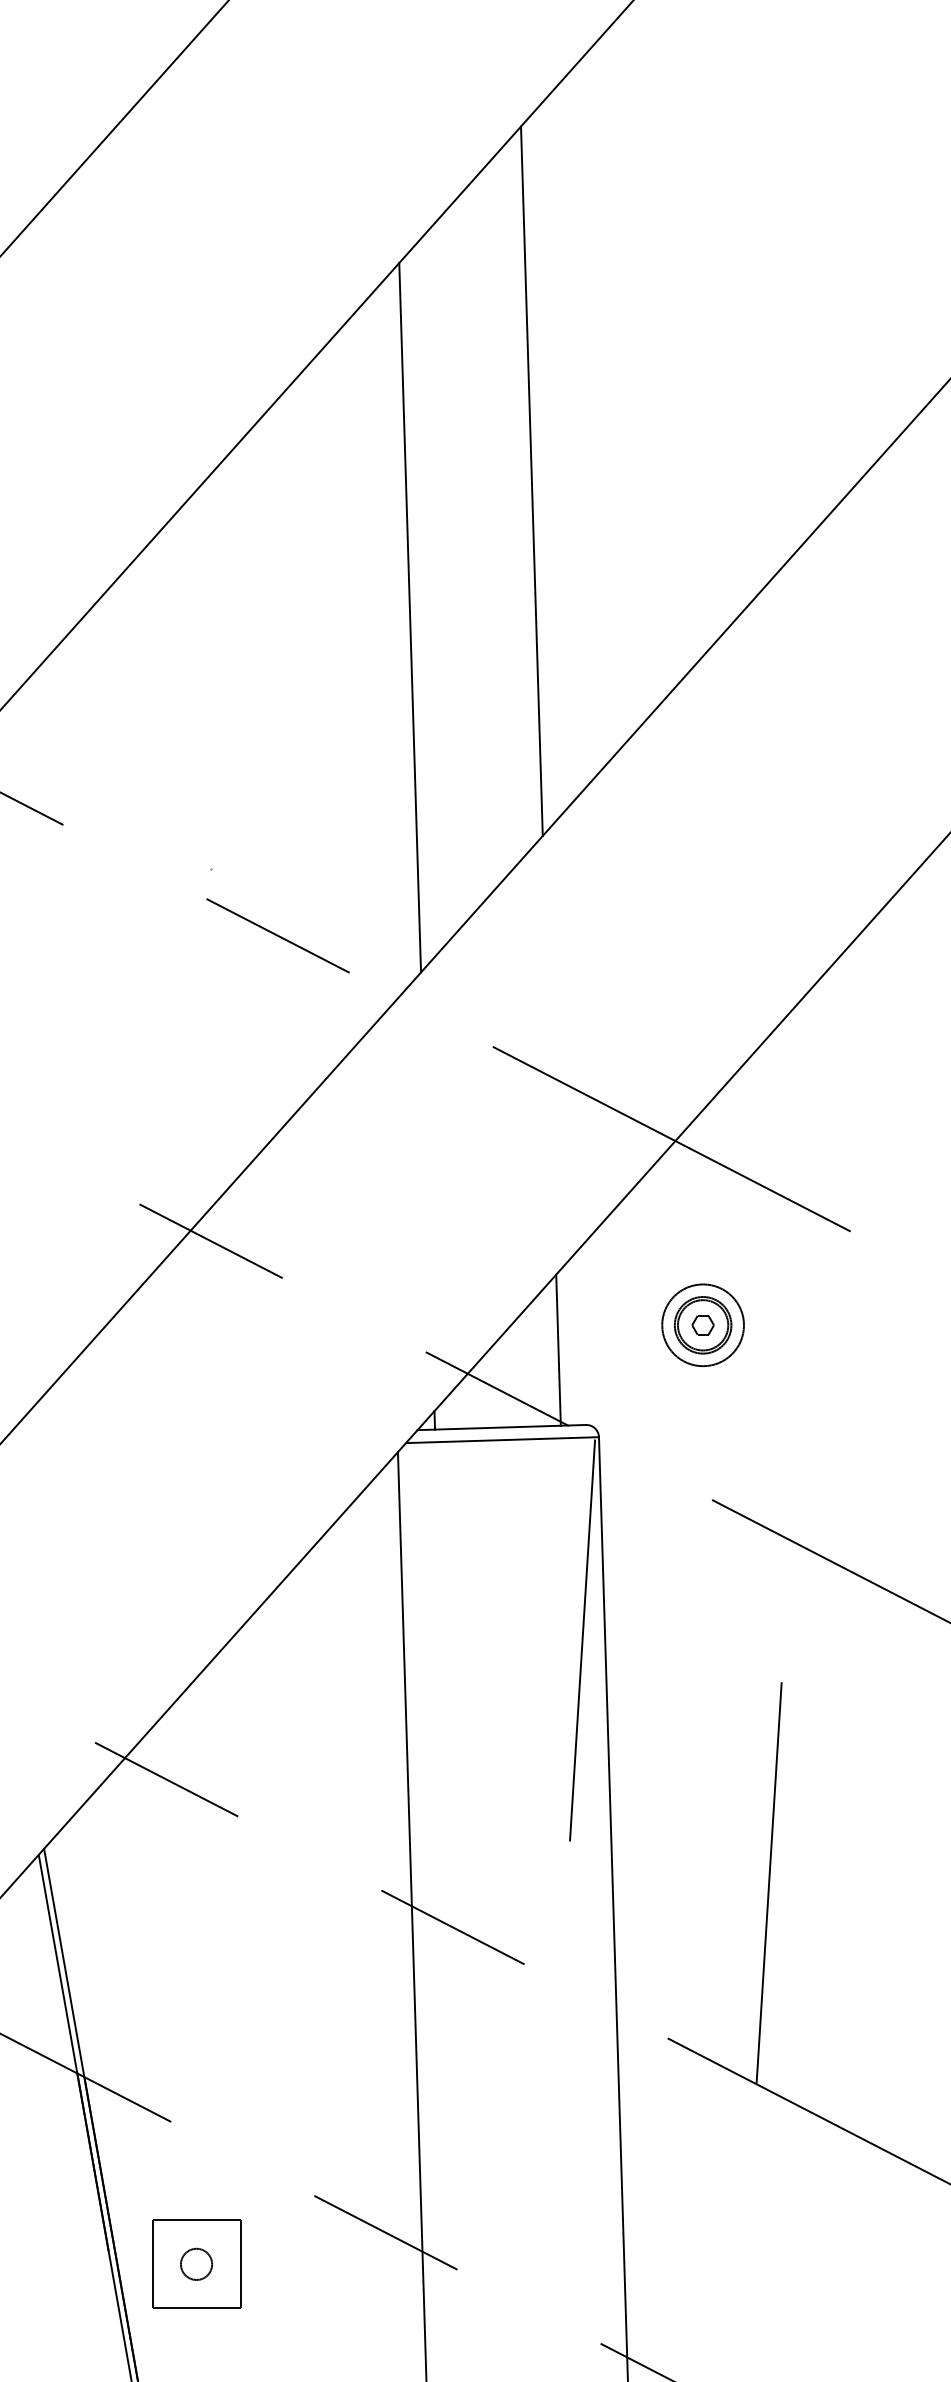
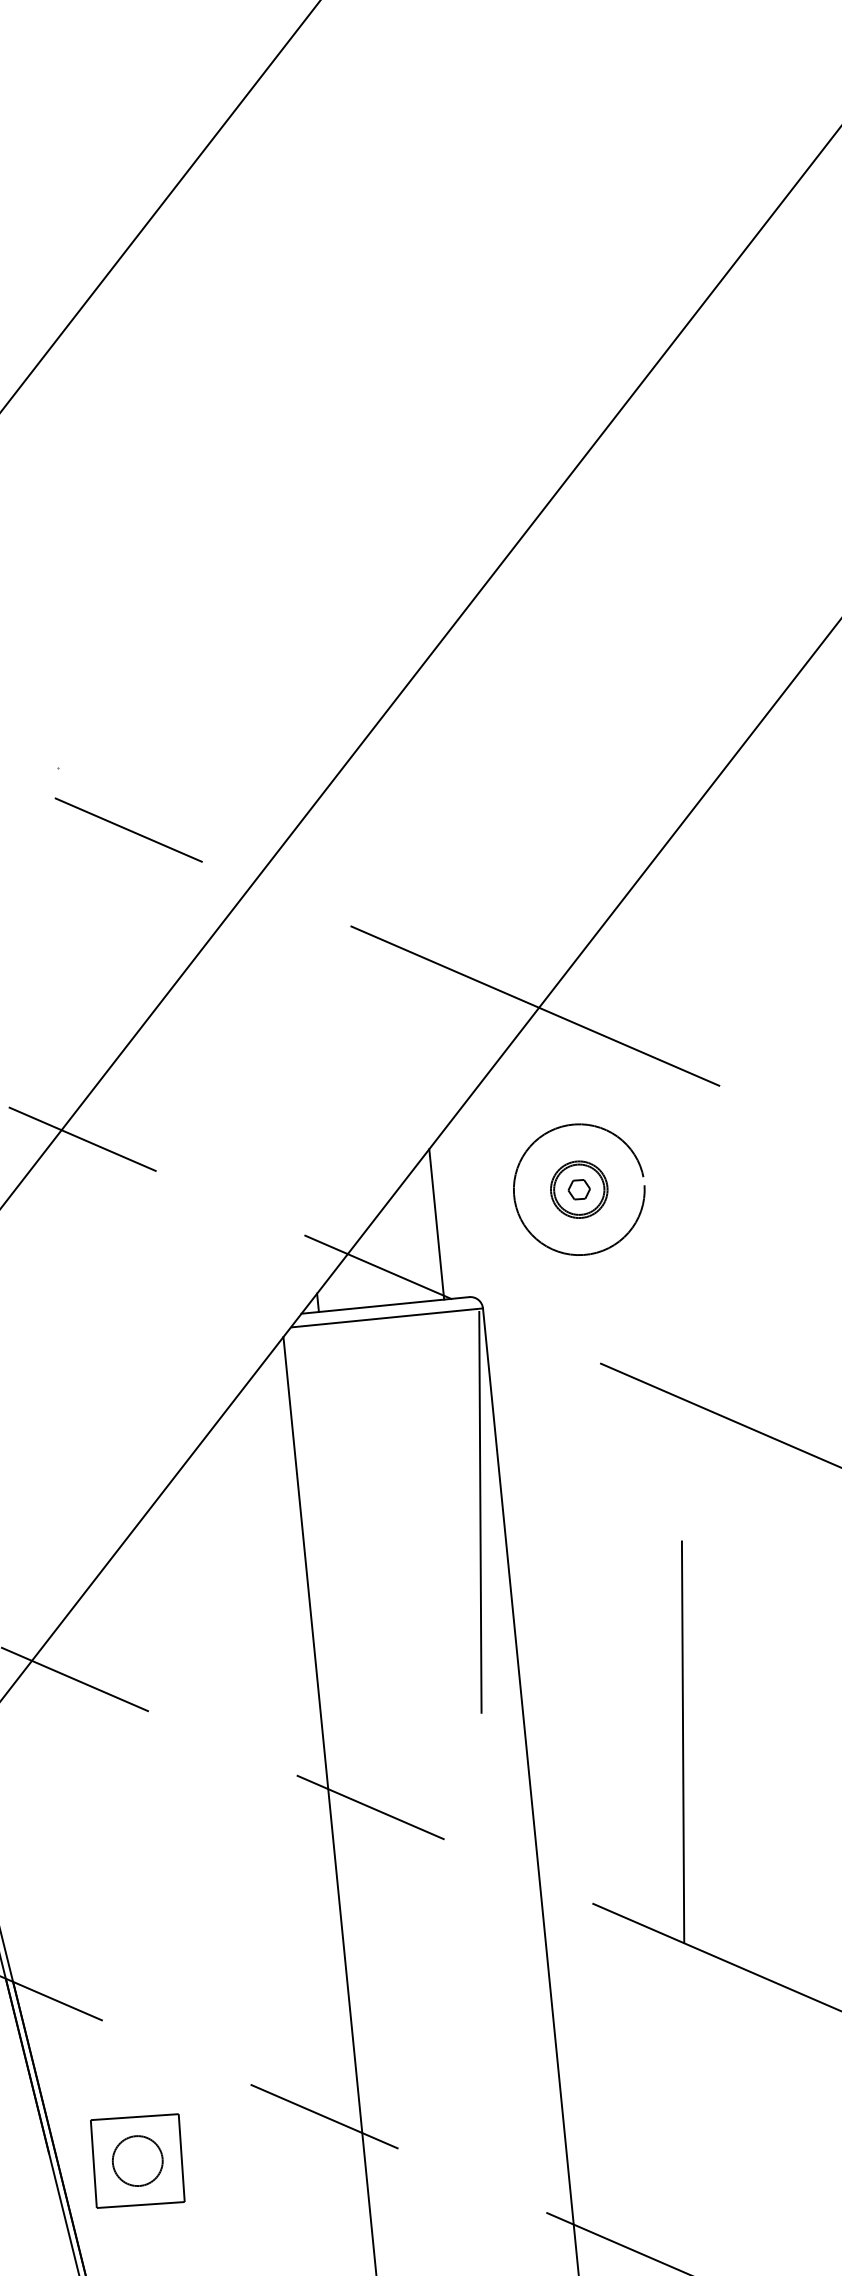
line: (531, 480) -> (350, 358), removed
line: (410, 617) -> (239, 503), removed
circle: (703, 1325) -> (579, 1189), size x1.6
circle: (196, 2263) -> (137, 2160), size x1.6

